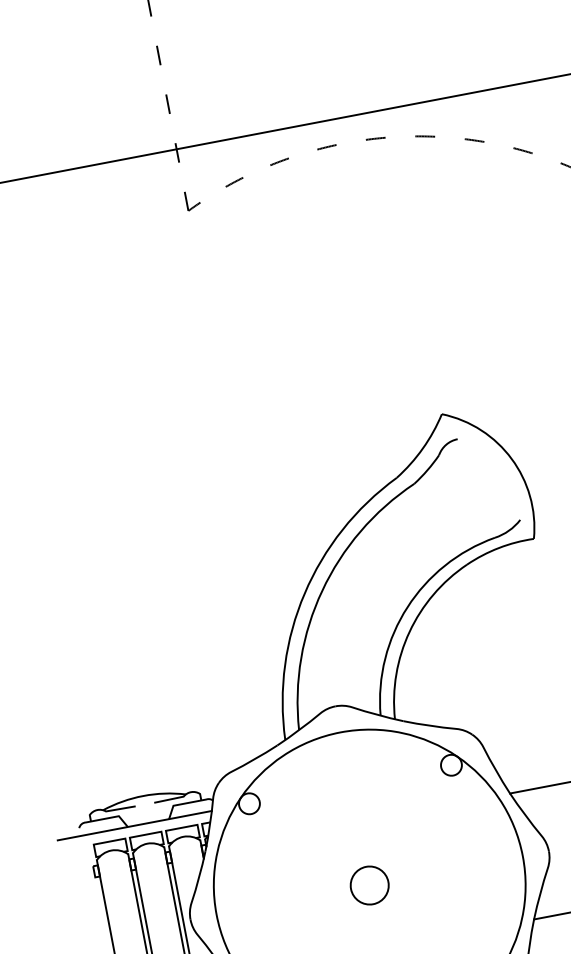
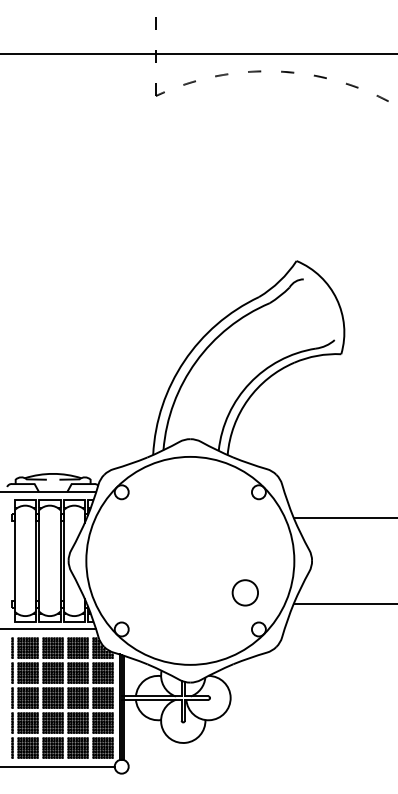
circle: (368, 885) -> (244, 592), moved

